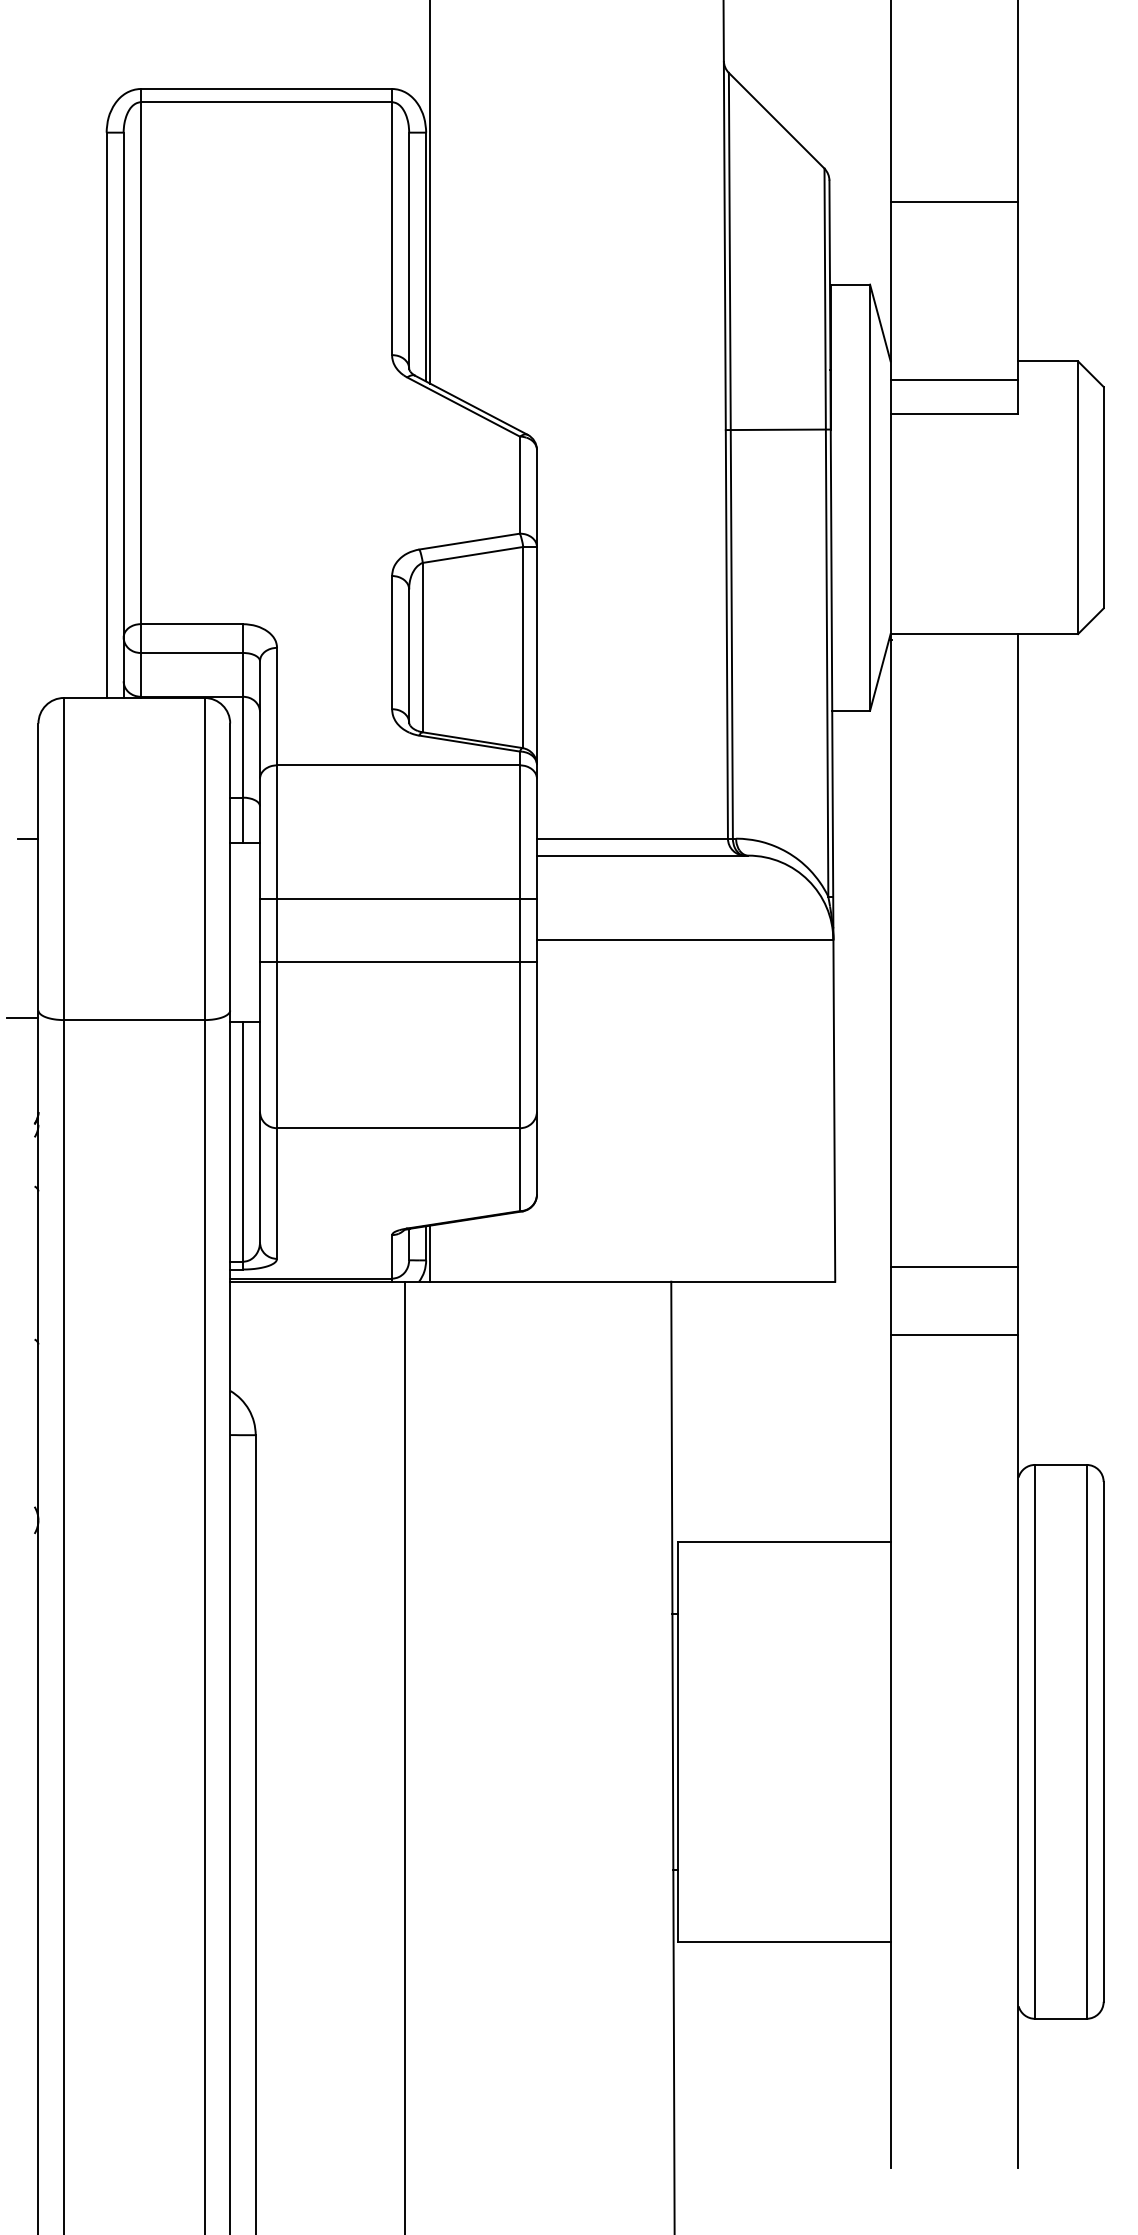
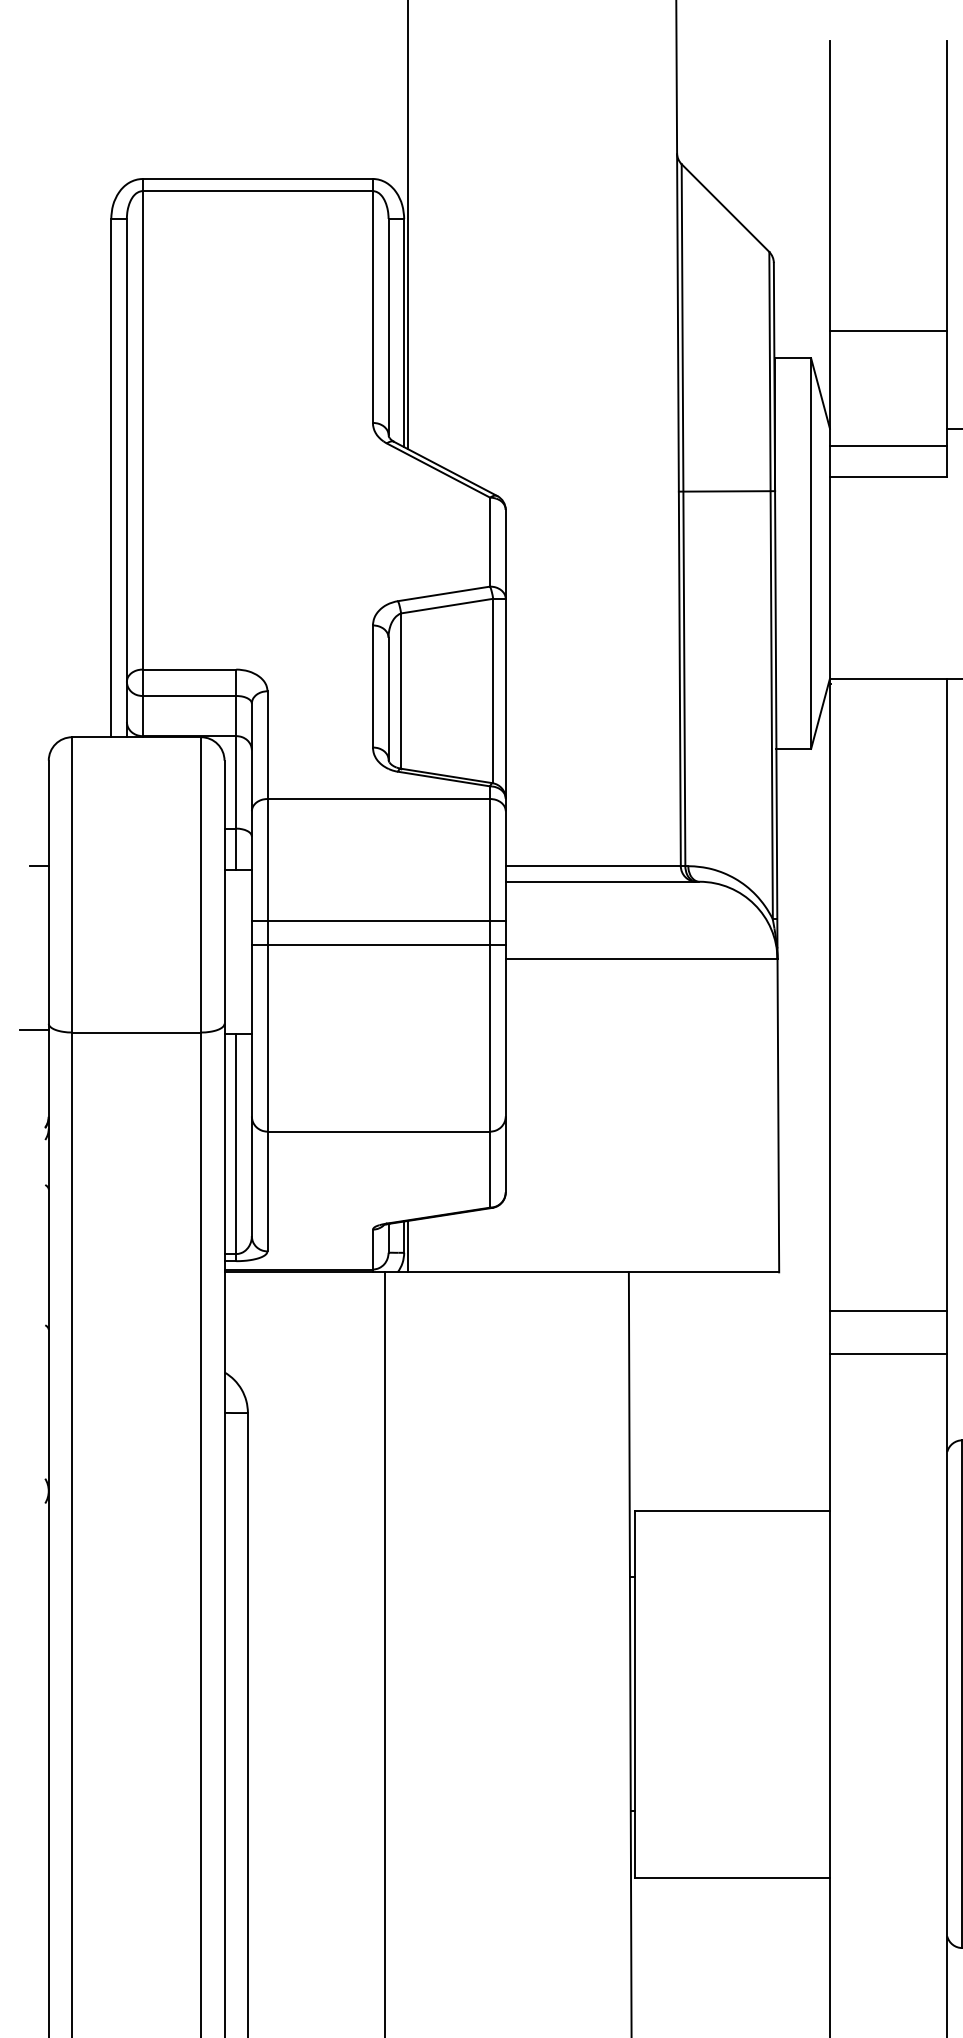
line: (954, 202) -> (888, 330), moved
line: (398, 962) -> (378, 945), moved
line: (954, 1266) -> (888, 1310), moved
line: (954, 1335) -> (888, 1354), moved

